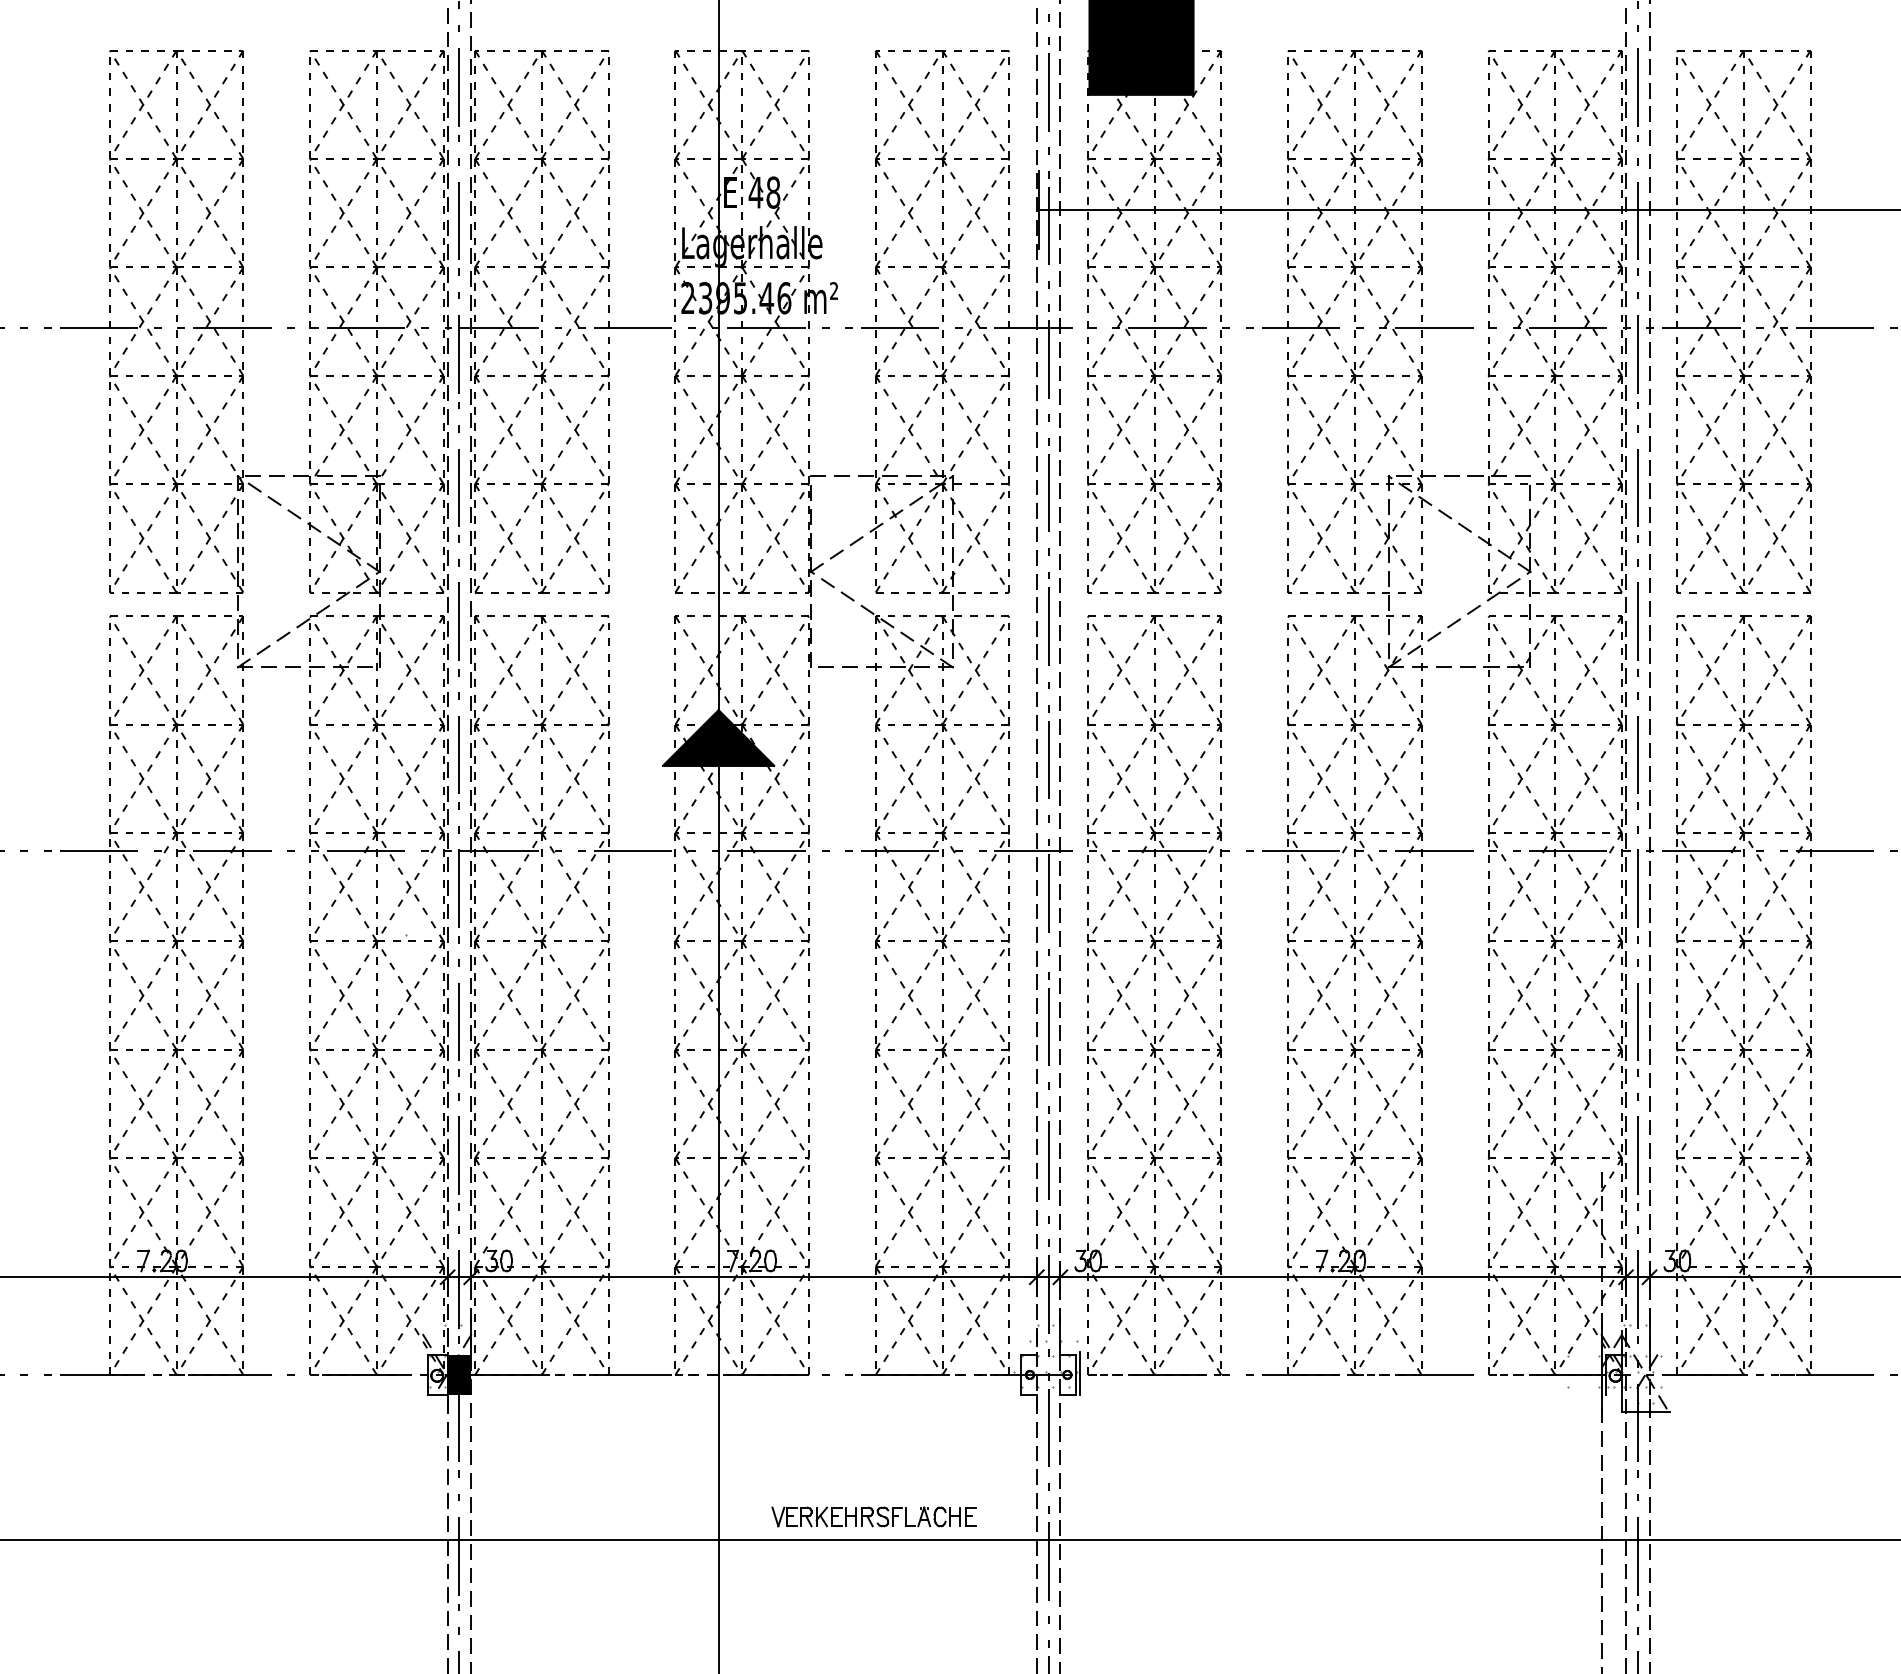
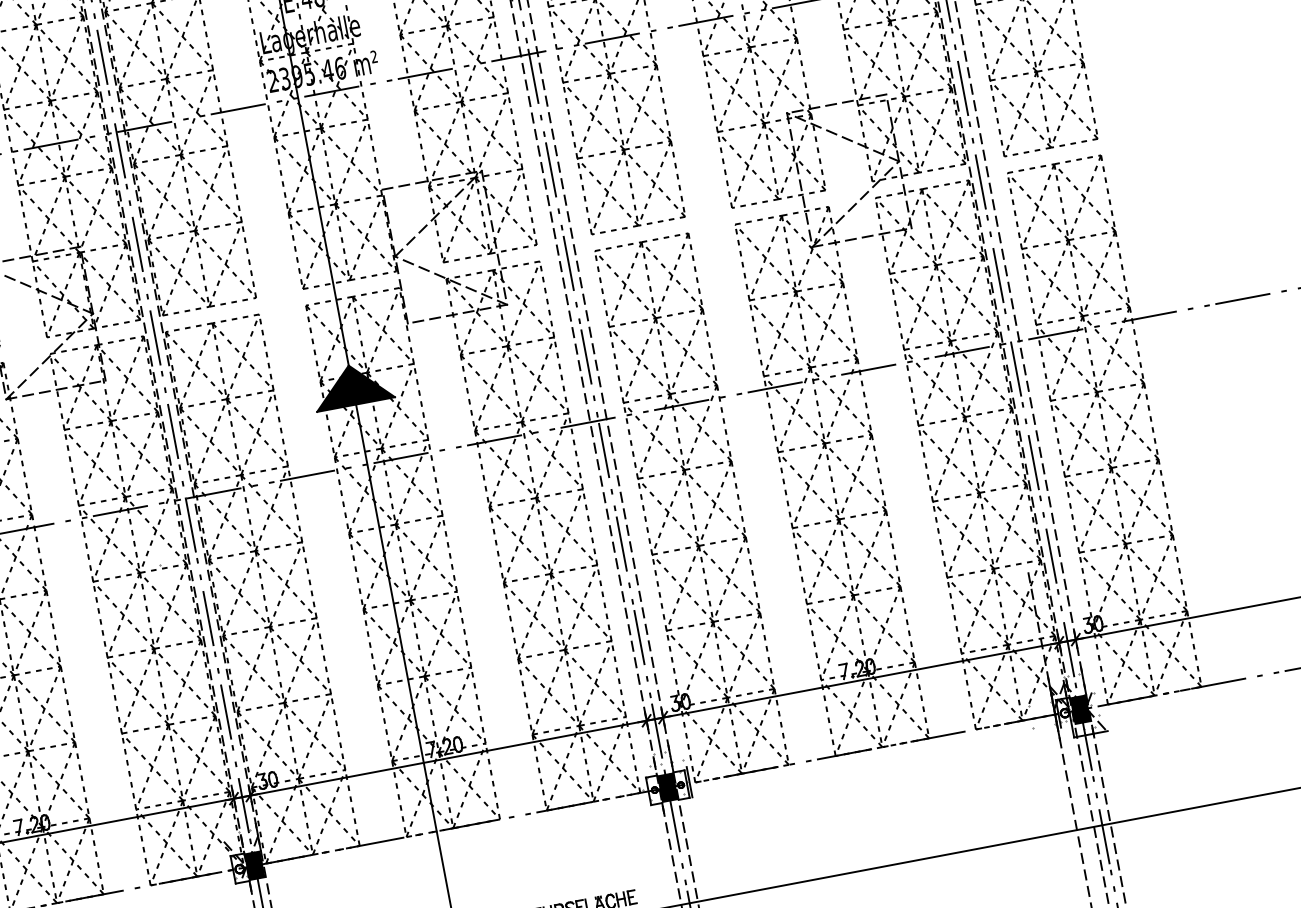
fill: (1048, 1374) -> (667, 787), added
fill: (1637, 1374) -> (1080, 709), added

